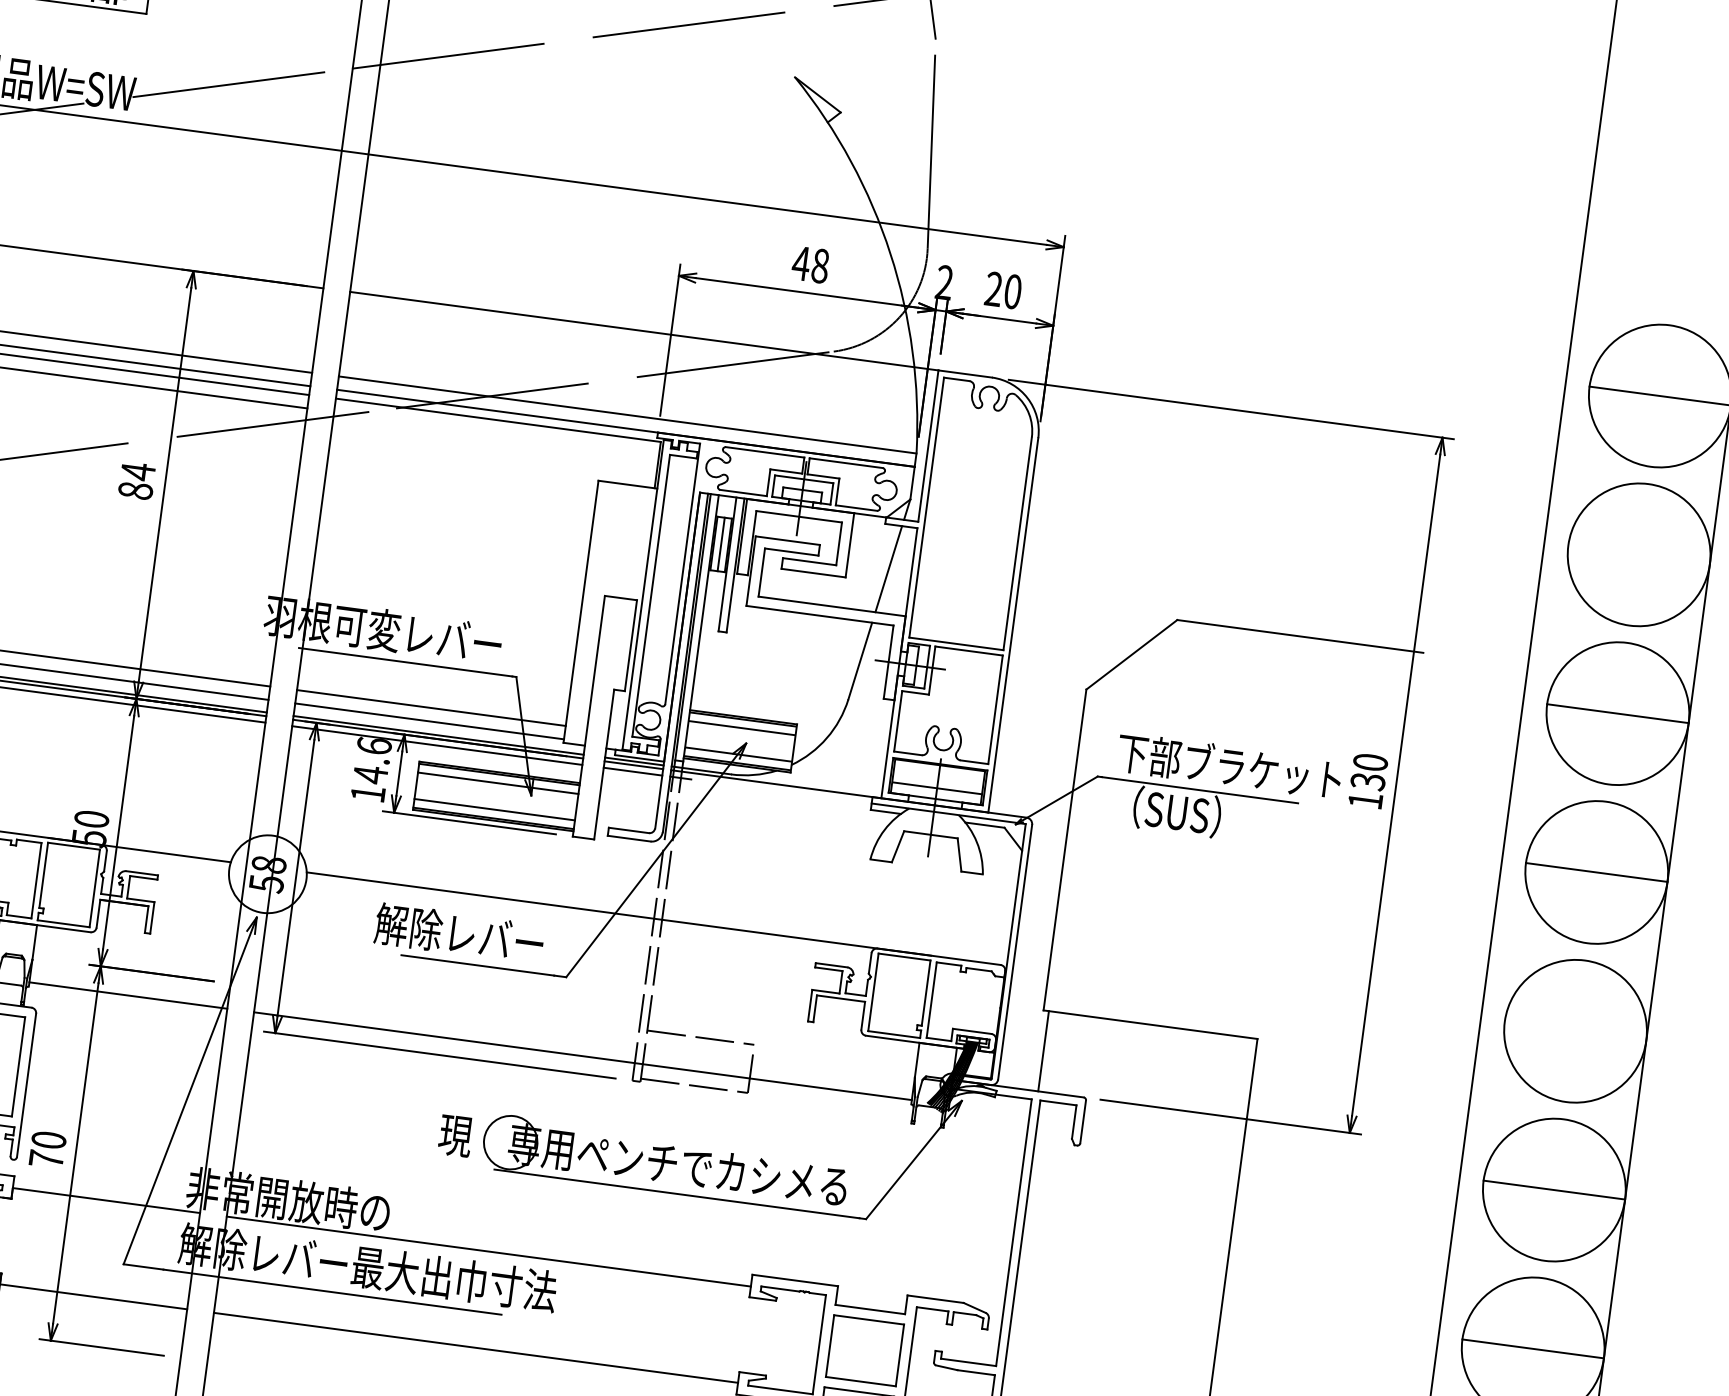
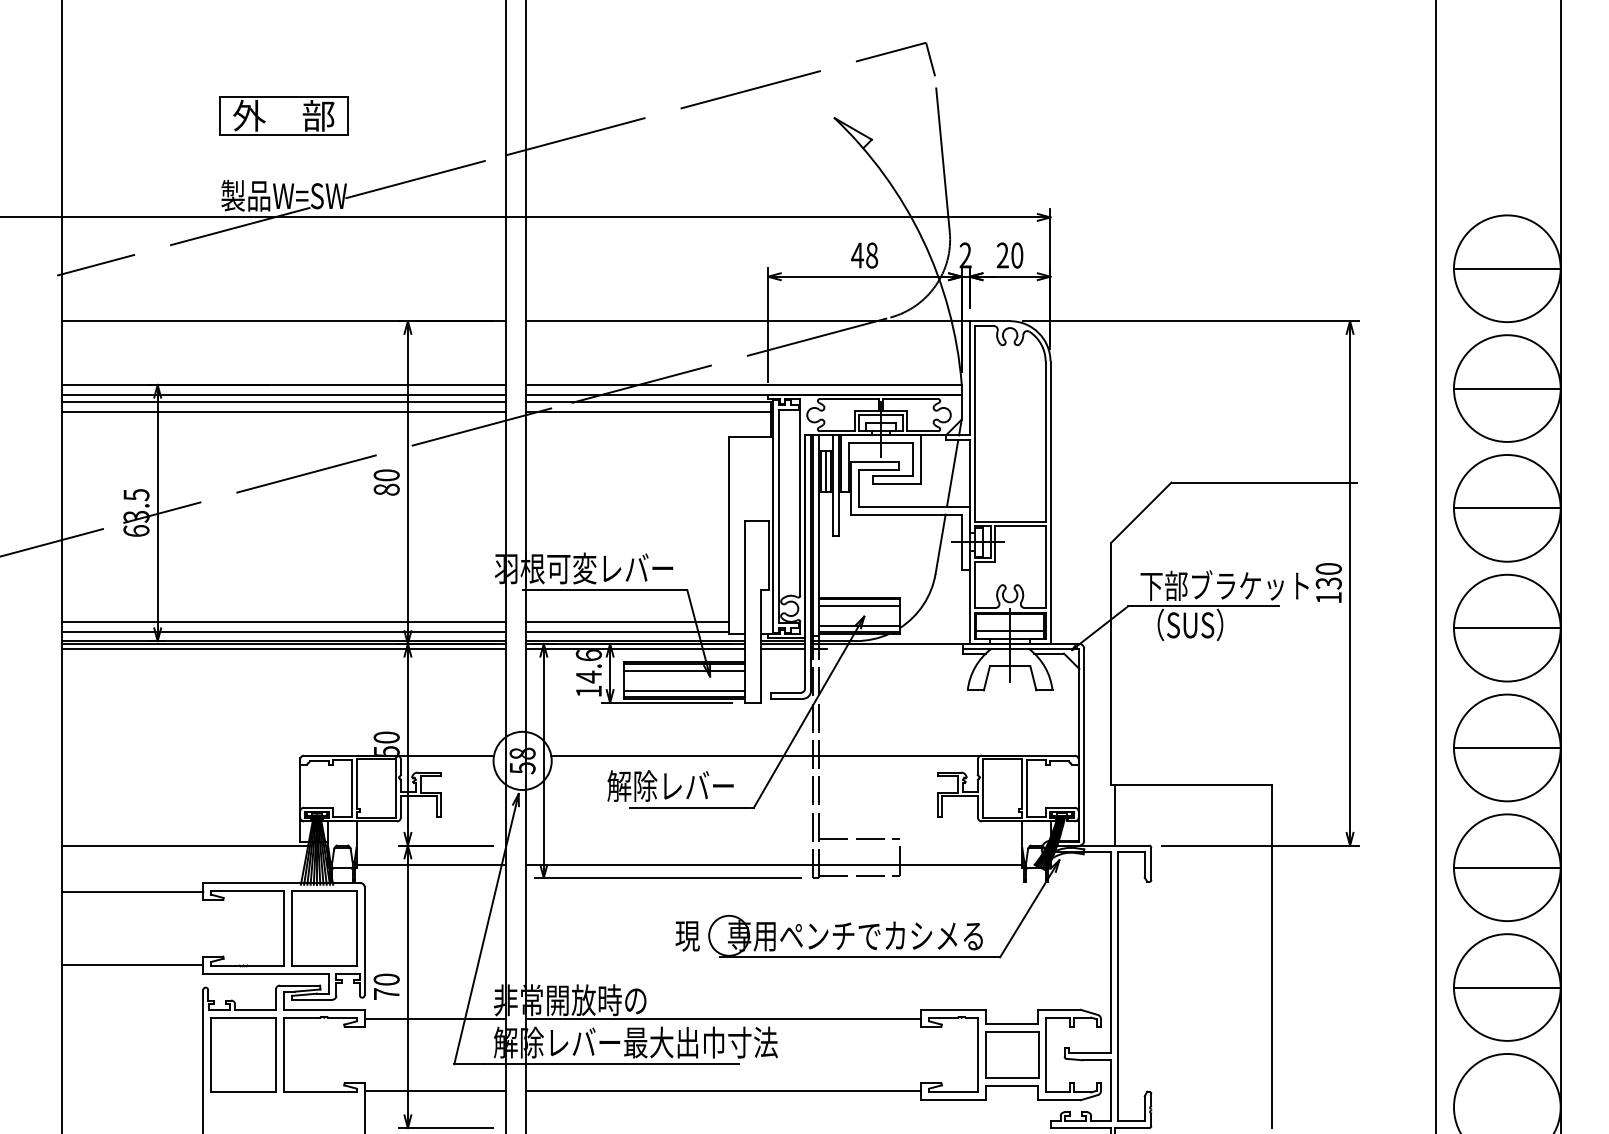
line: (496, 433) -> (648, 411), added
text: (137, 471) -> (386, 475), 84 -> 80
line: (1638, 554) -> (1506, 388), added
line: (1574, 1030) -> (1506, 747), added

